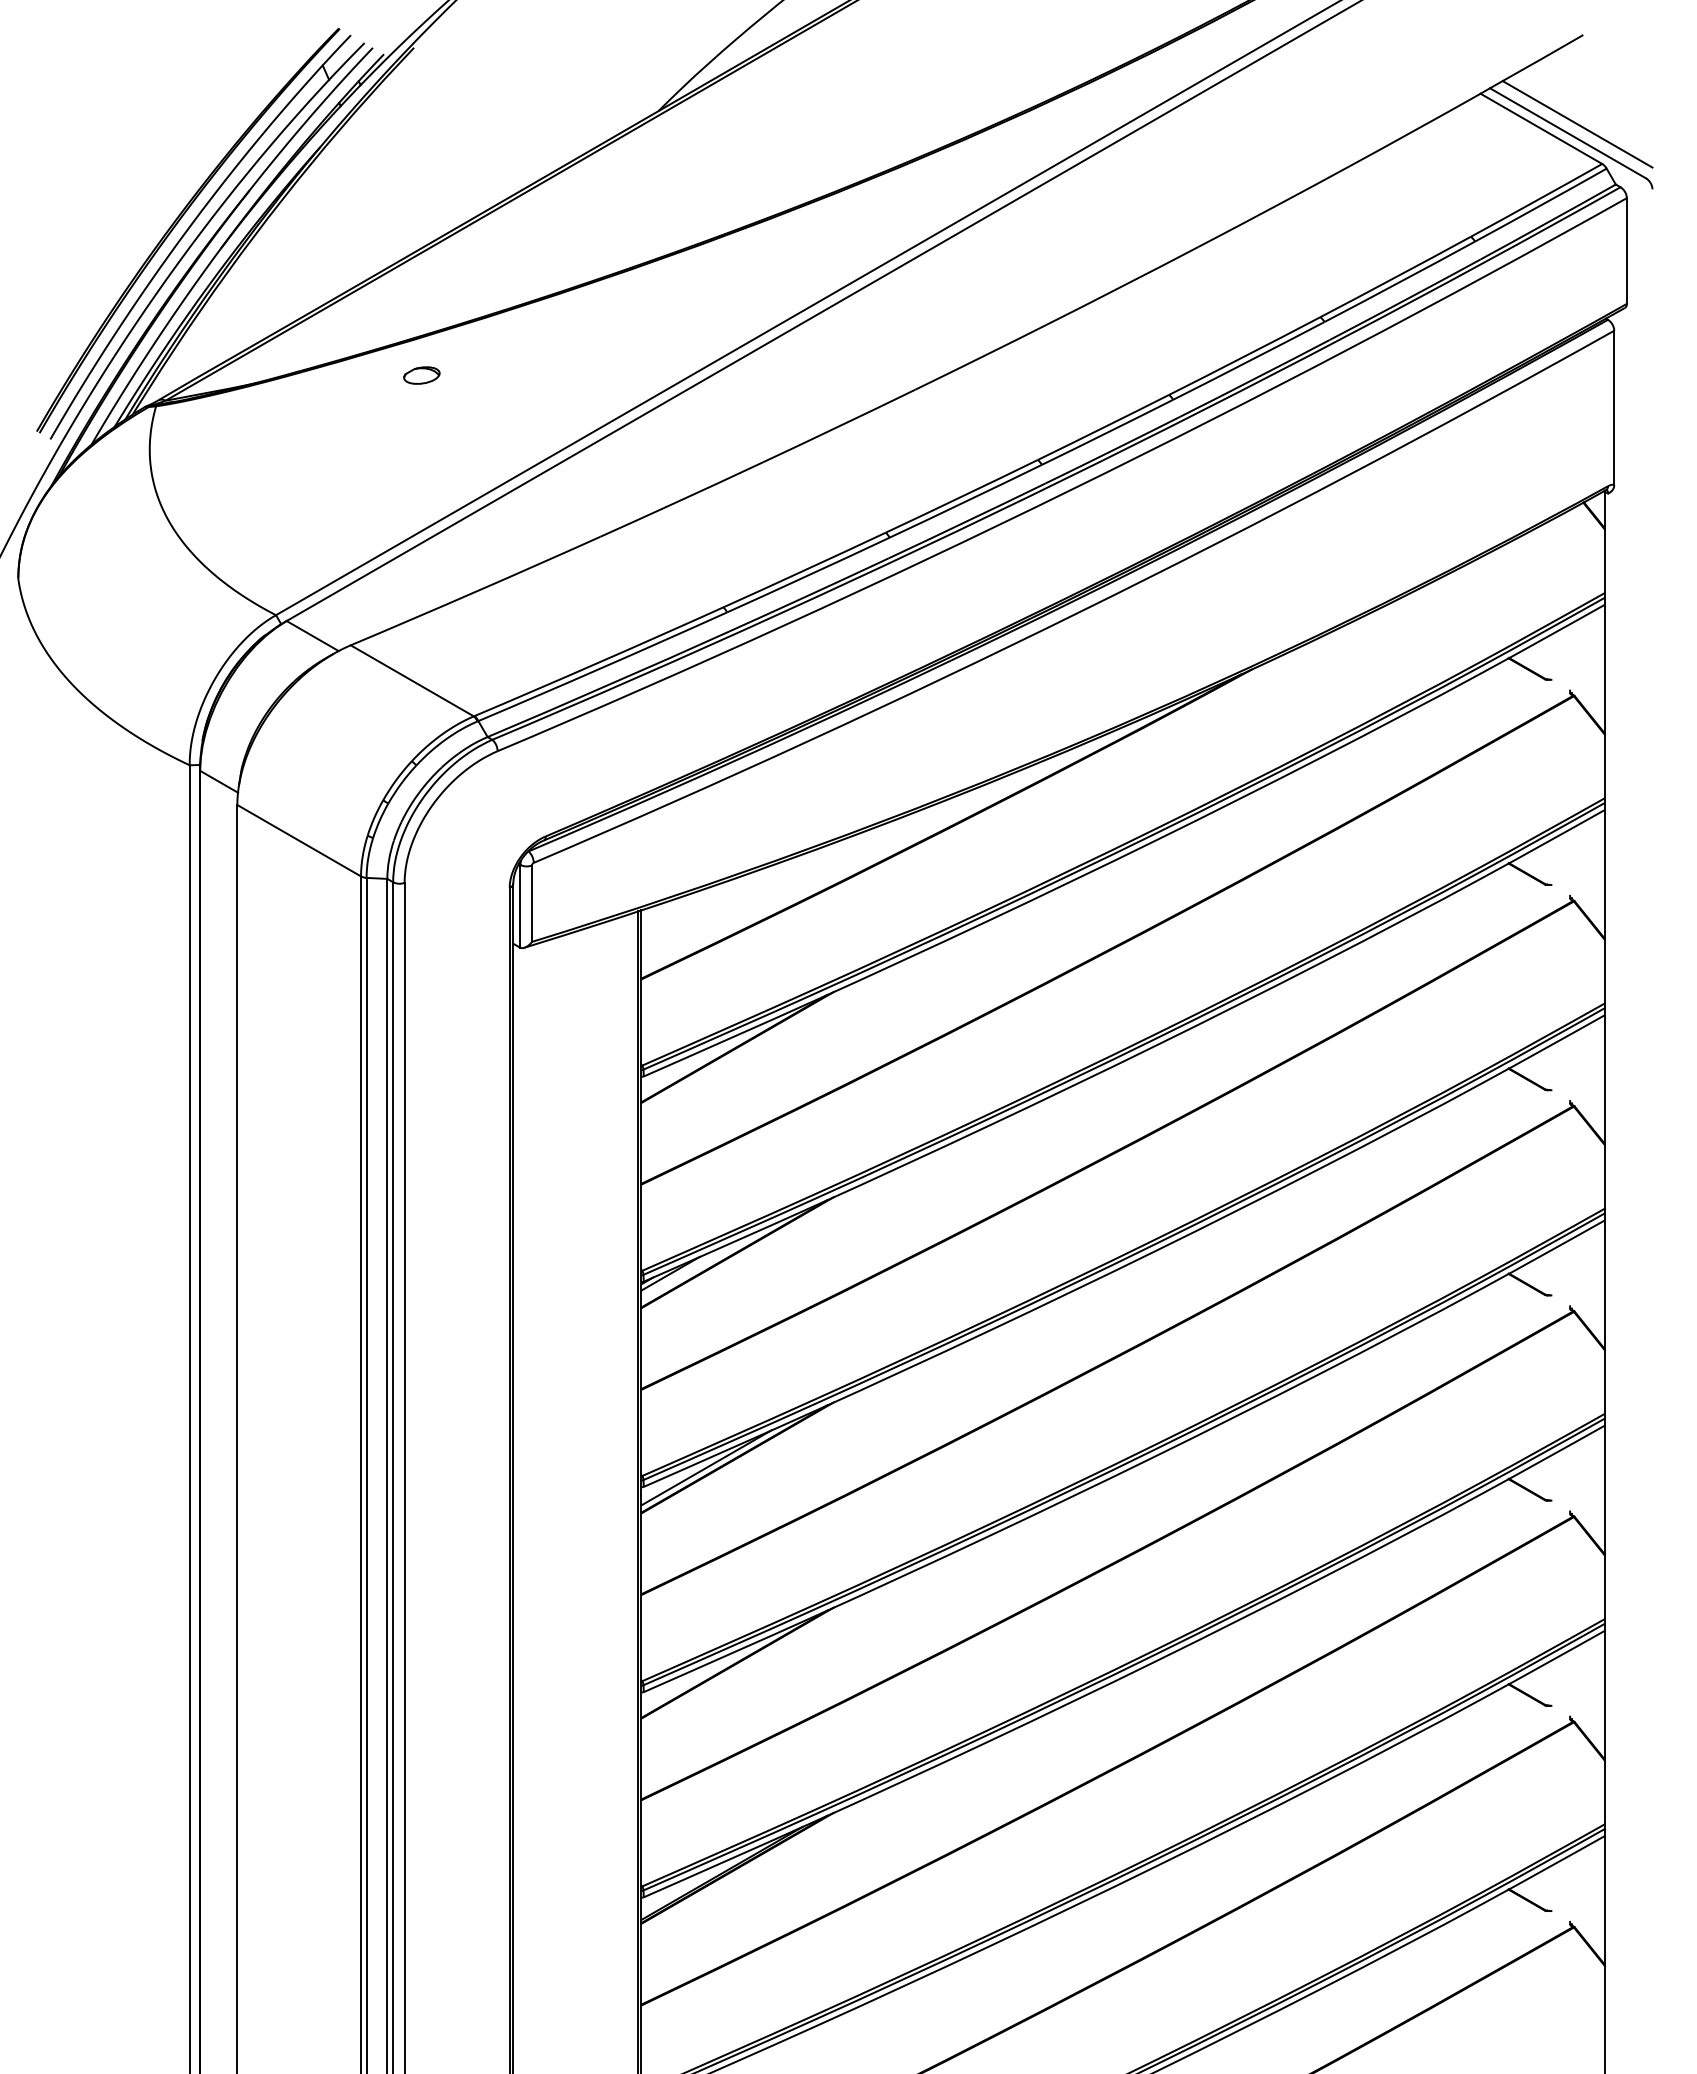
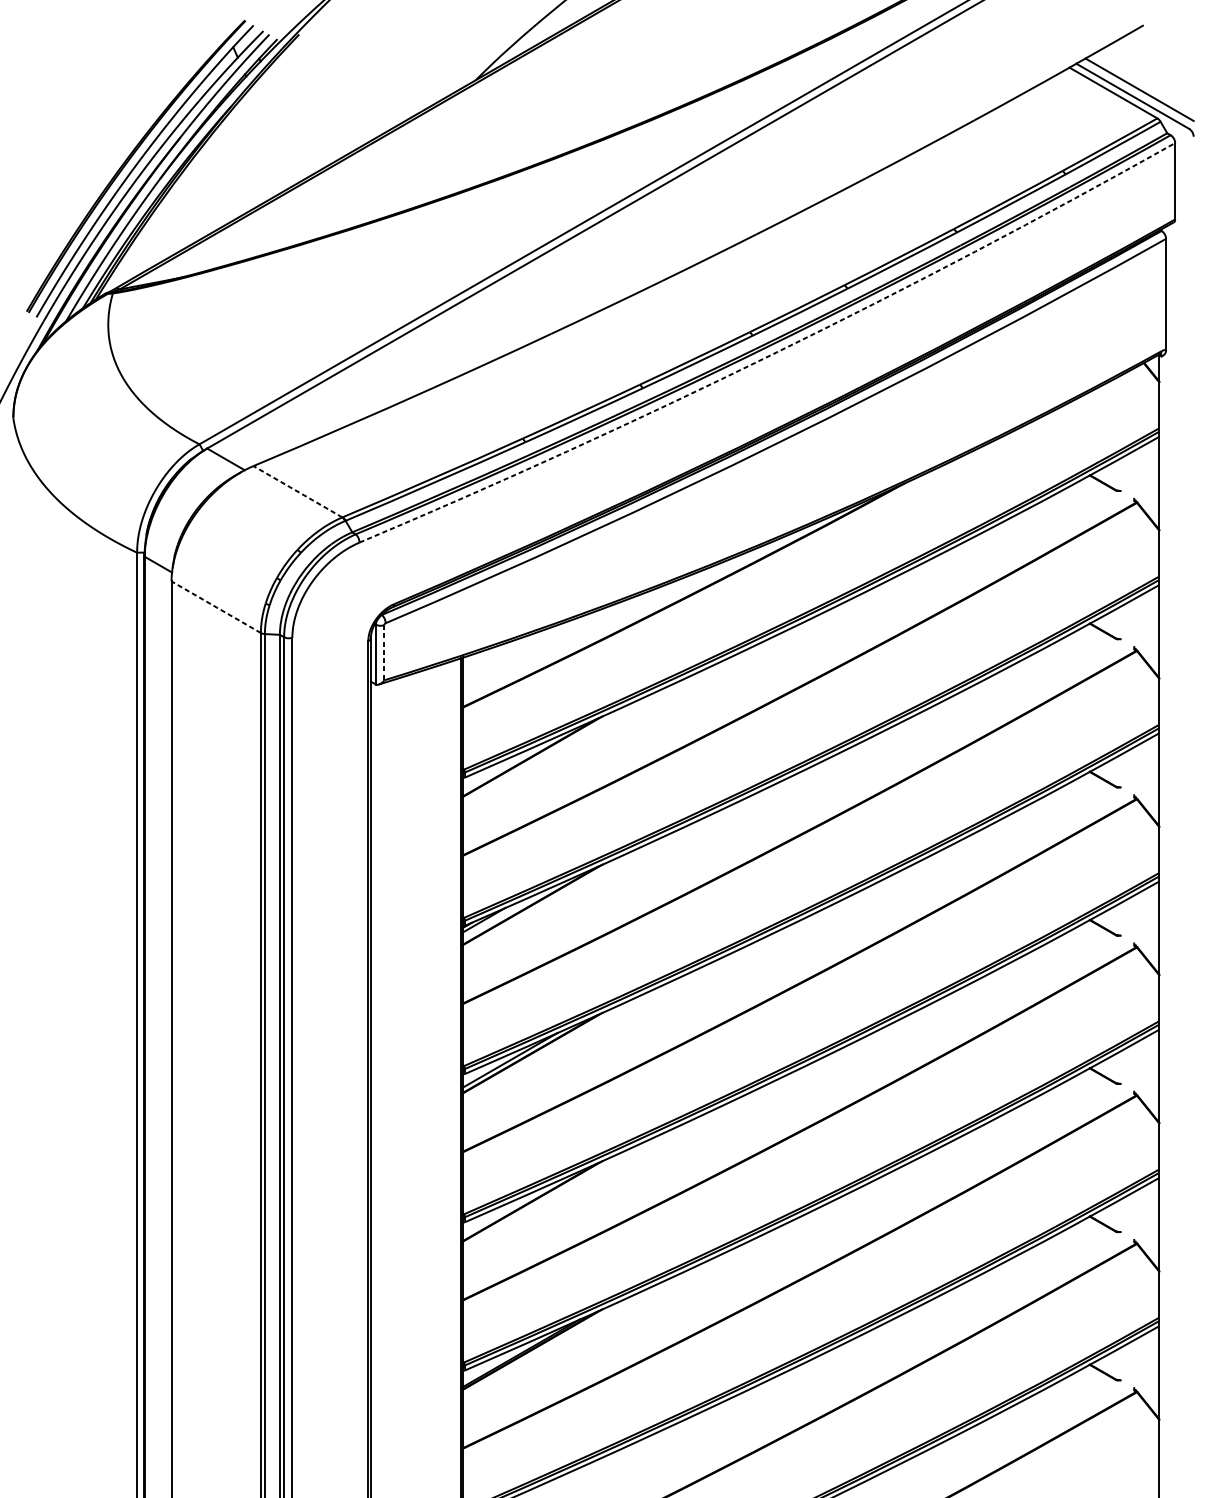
part: (421, 375) -> (304, 271), removed
arc: (1070, 490) -> (773, 354), solid -> dashed
line: (411, 680) -> (297, 491), solid -> dashed
line: (298, 840) -> (215, 607), solid -> dashed
line: (532, 904) -> (384, 653), solid -> dashed

